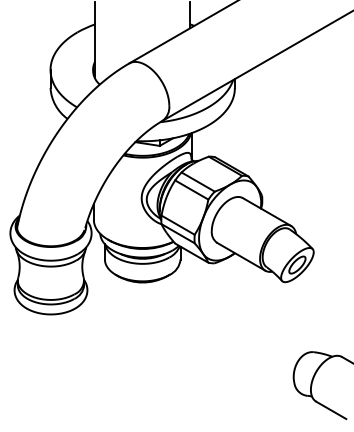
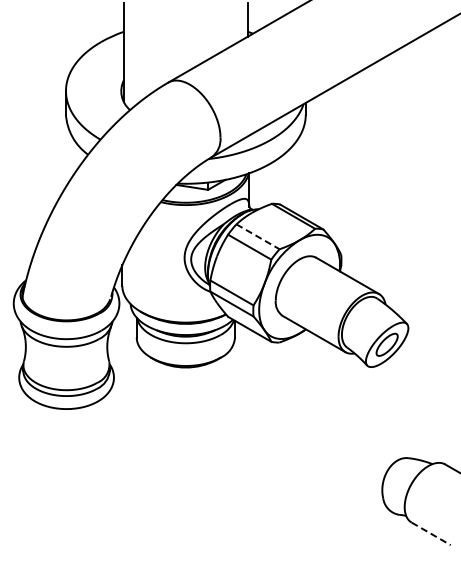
line: (198, 181) -> (258, 236), solid -> dashed
line: (331, 410) -> (431, 533), solid -> dashed

